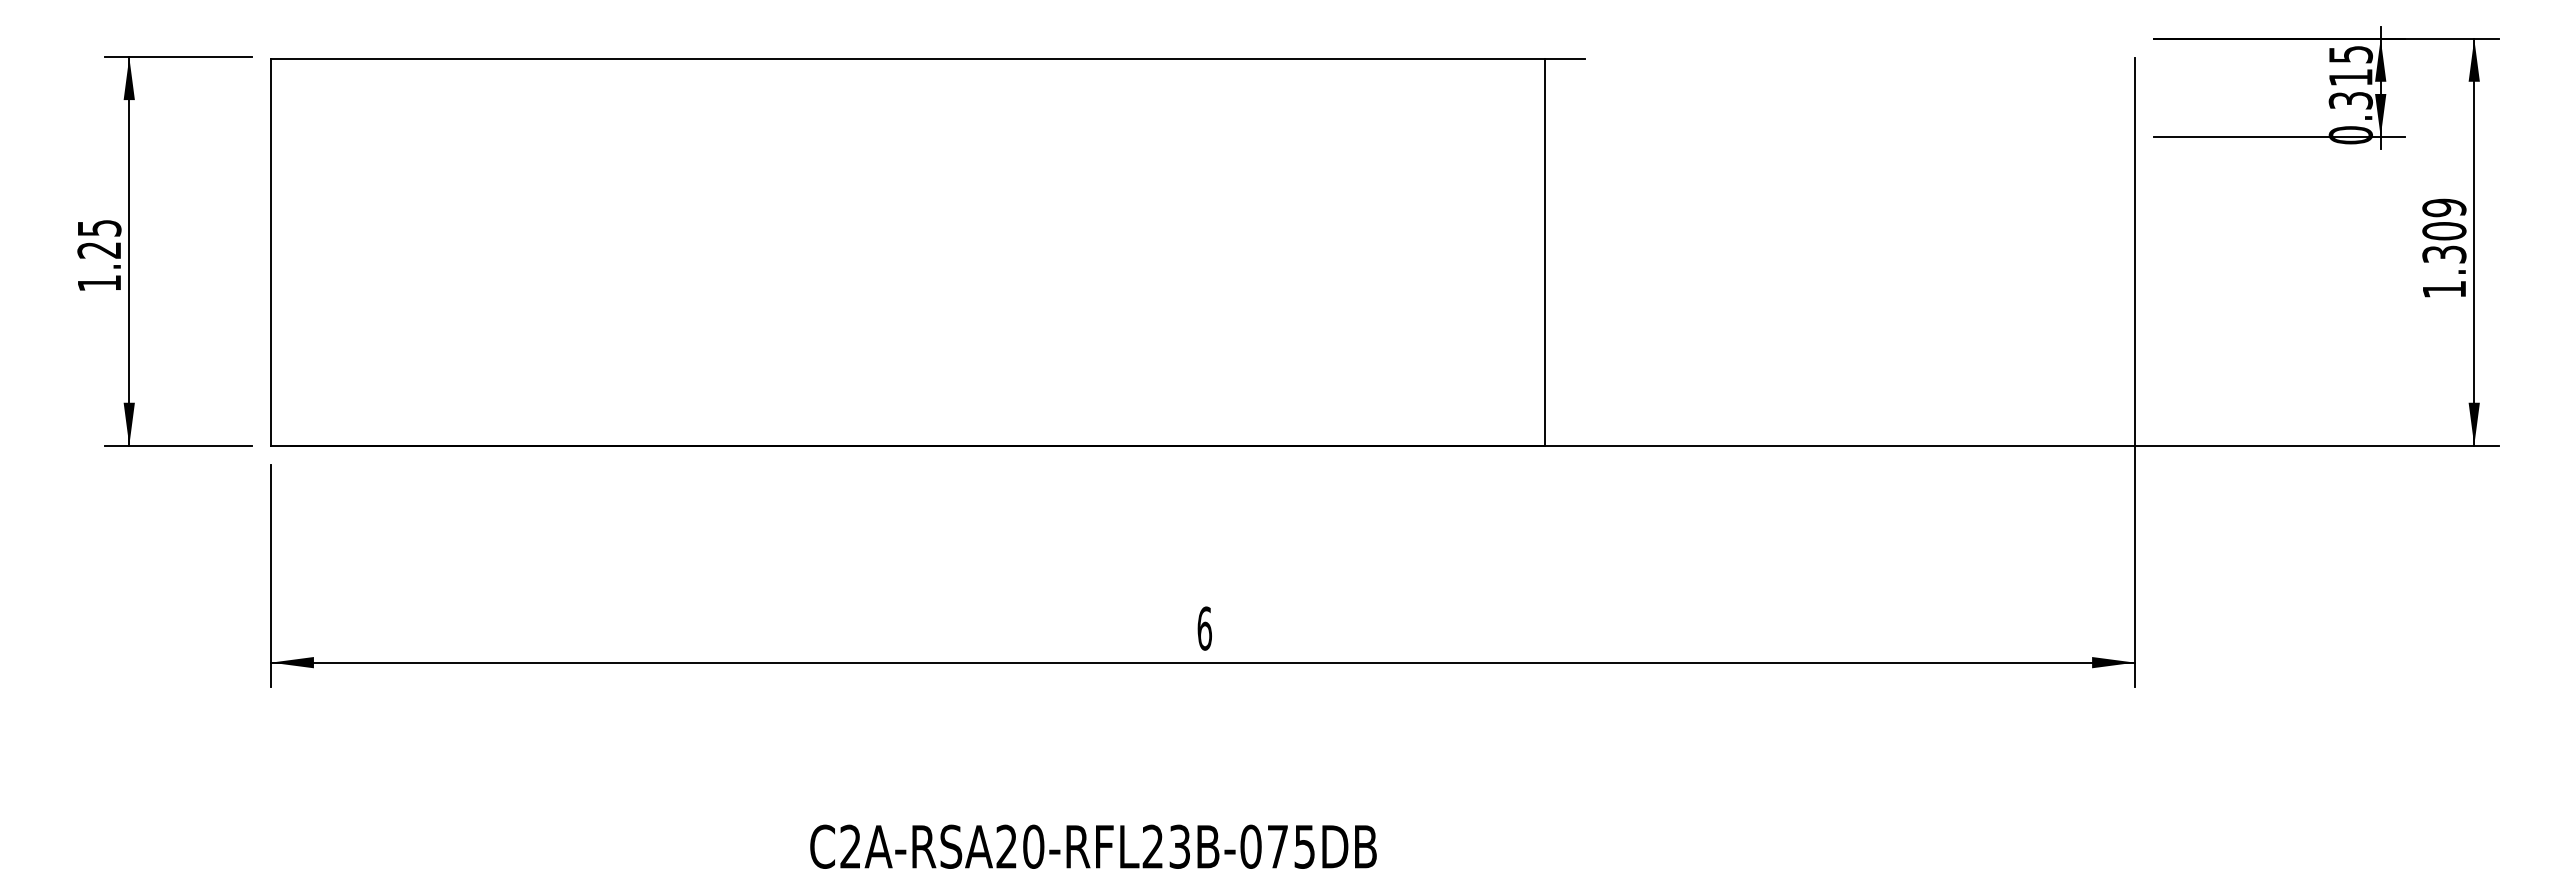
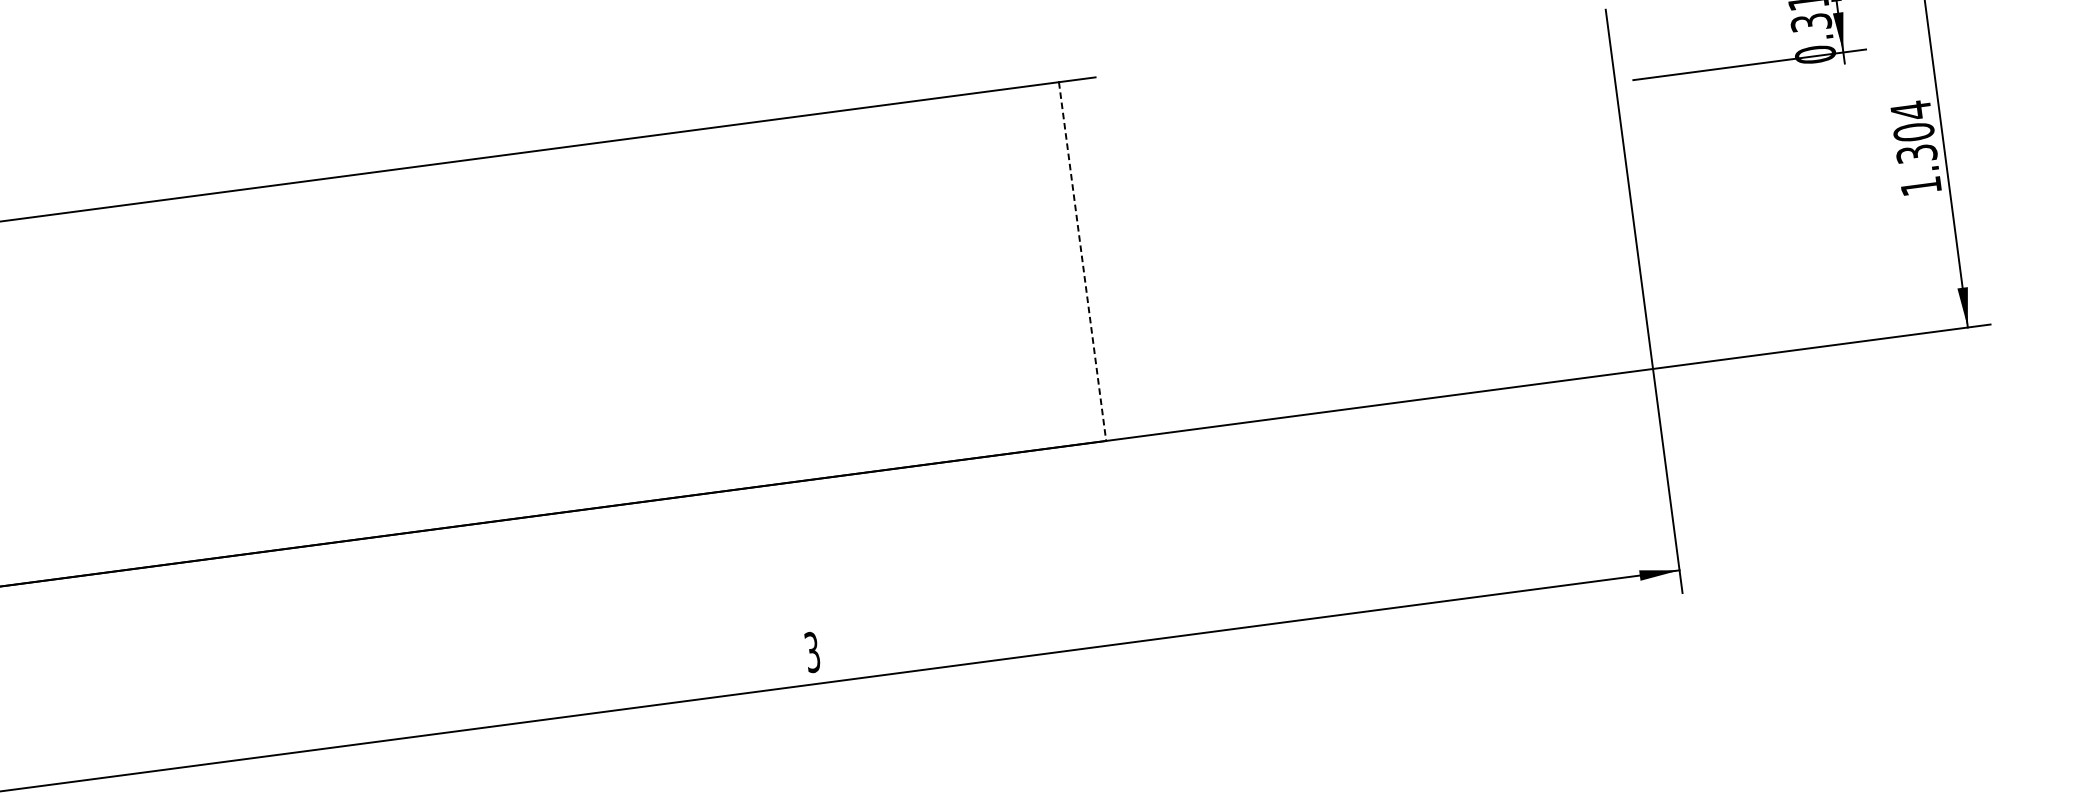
text: (2444, 207) -> (1911, 110), 1.309 -> 1.304
line: (1545, 252) -> (1082, 261), solid -> dashed
text: (1204, 628) -> (812, 652), 6 -> 3

